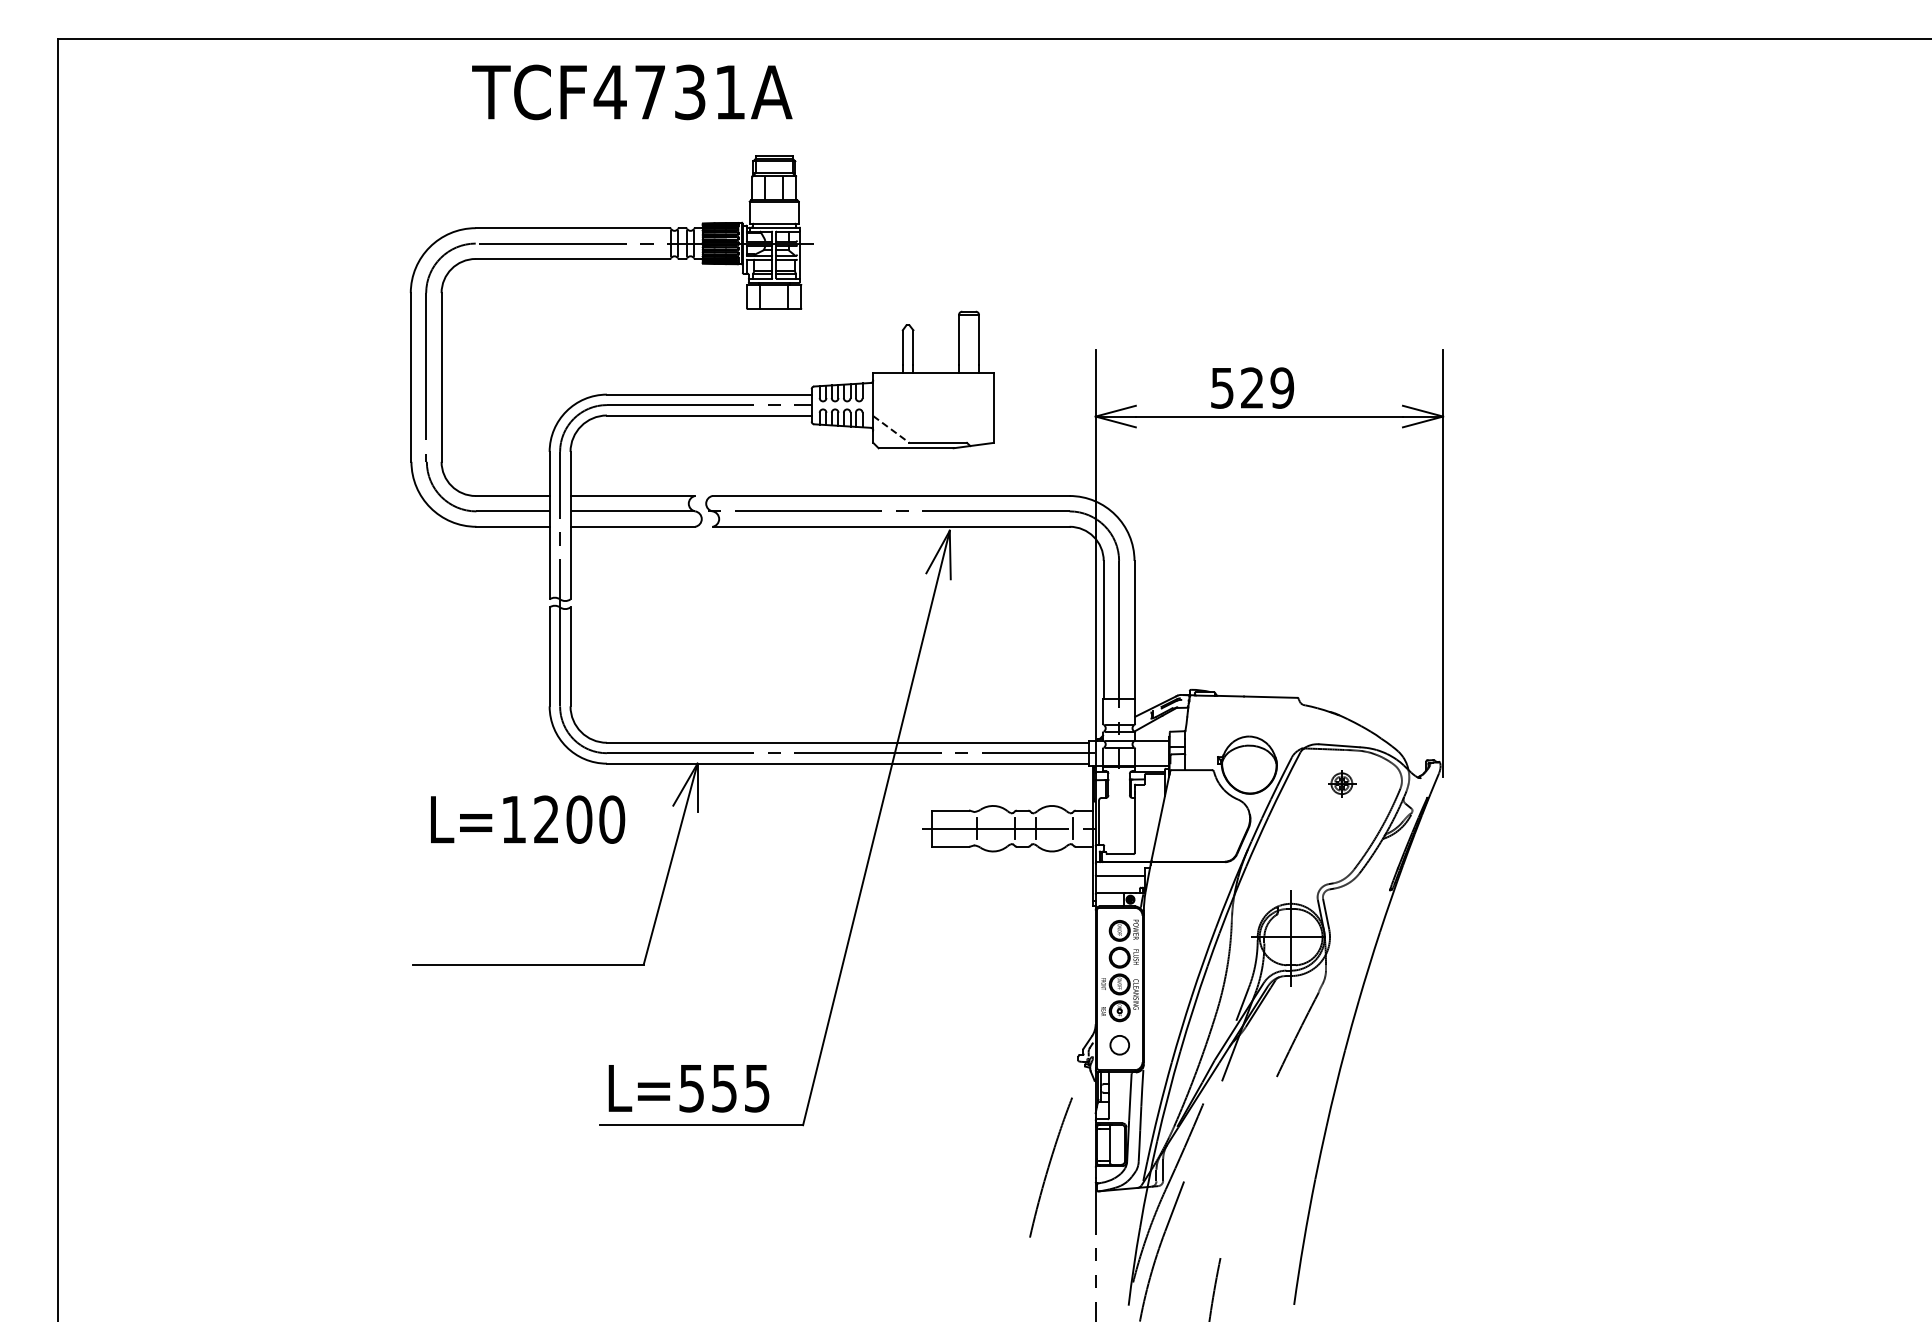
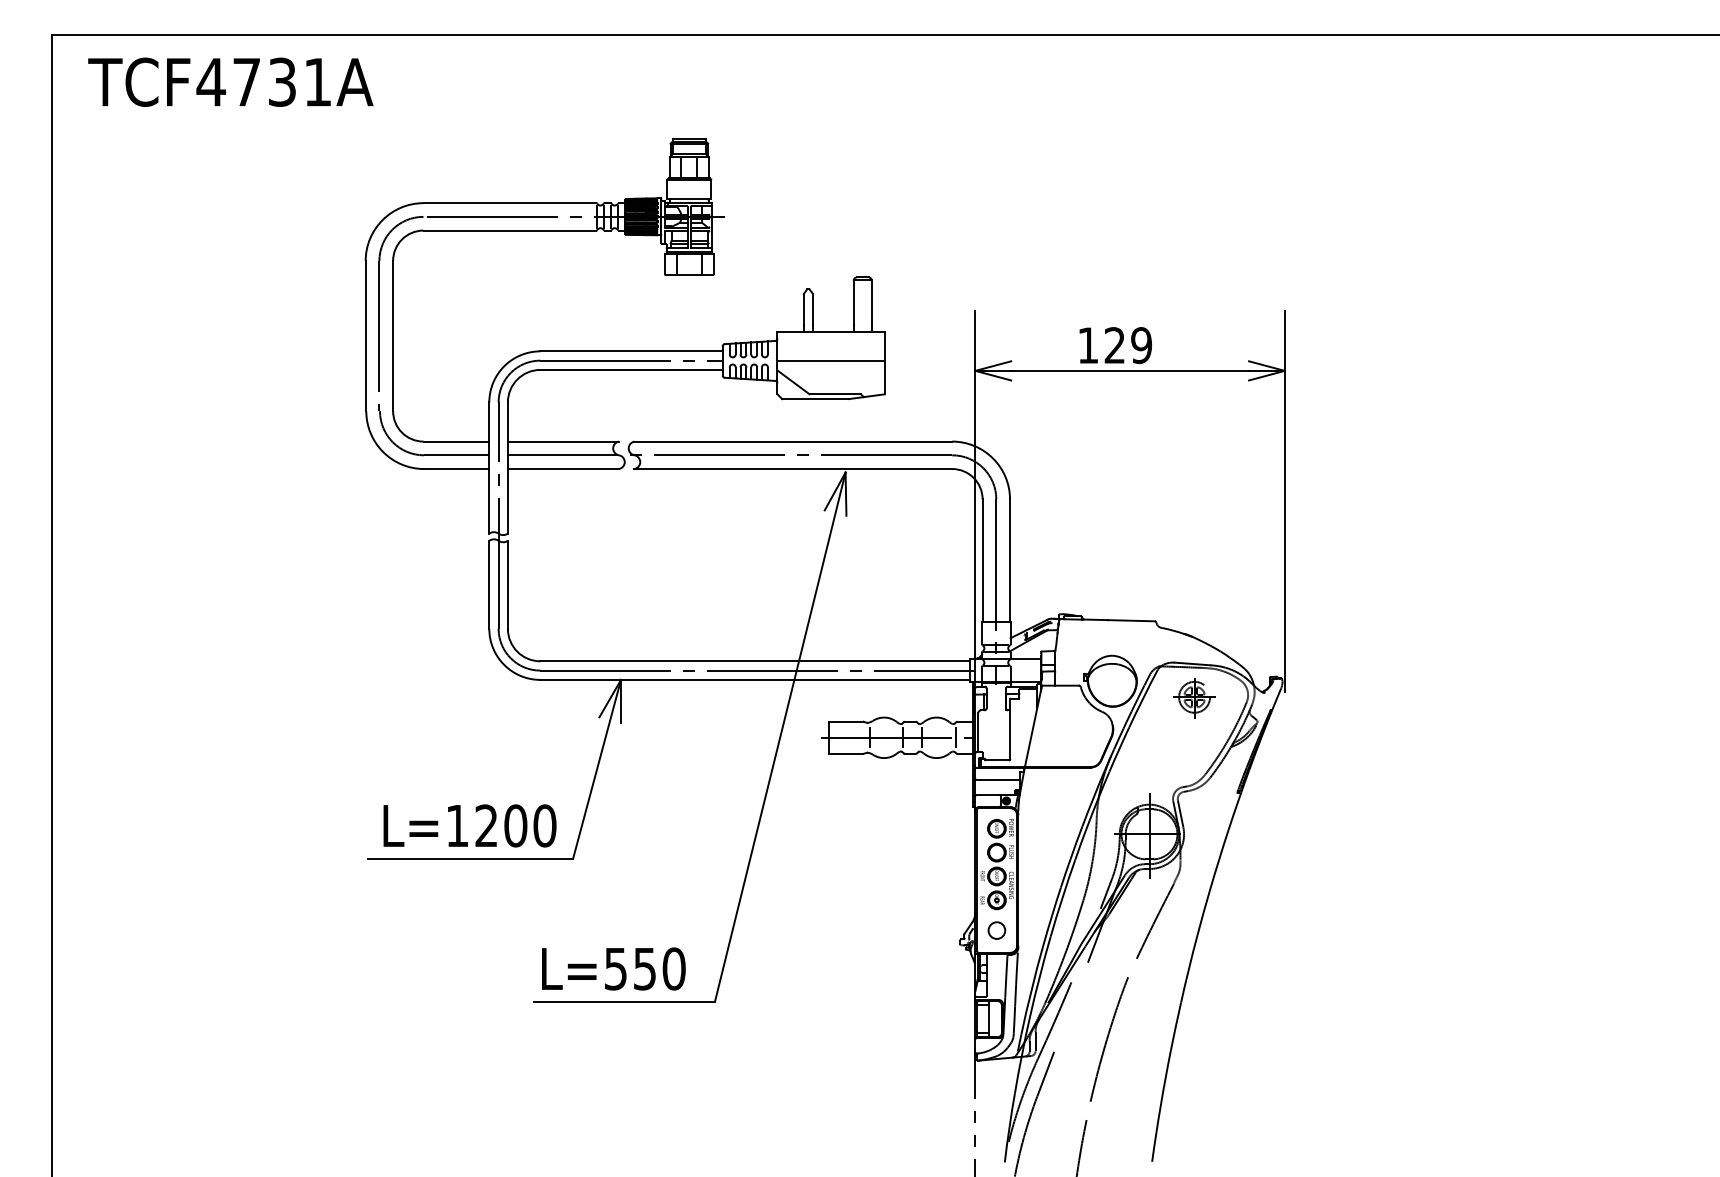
text: (632, 92) -> (231, 82), moved
text: (1222, 388) -> (1088, 345), 529 -> 129
line: (933, 405) -> (831, 361), added
line: (891, 429) -> (793, 382), dashed -> solid
part: (1341, 784) -> (1194, 698), size x1.67
text: (528, 819) -> (470, 825), moved
text: (757, 1088) -> (674, 969), L=555 -> L=550
part: (1050, 1167) -> (1108, 1039), moved

